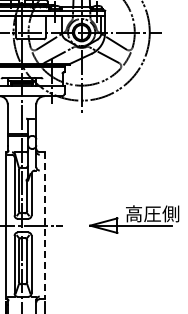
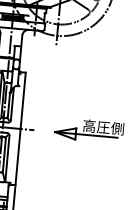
line: (45, 225) -> (20, 128), dashed -> solid

